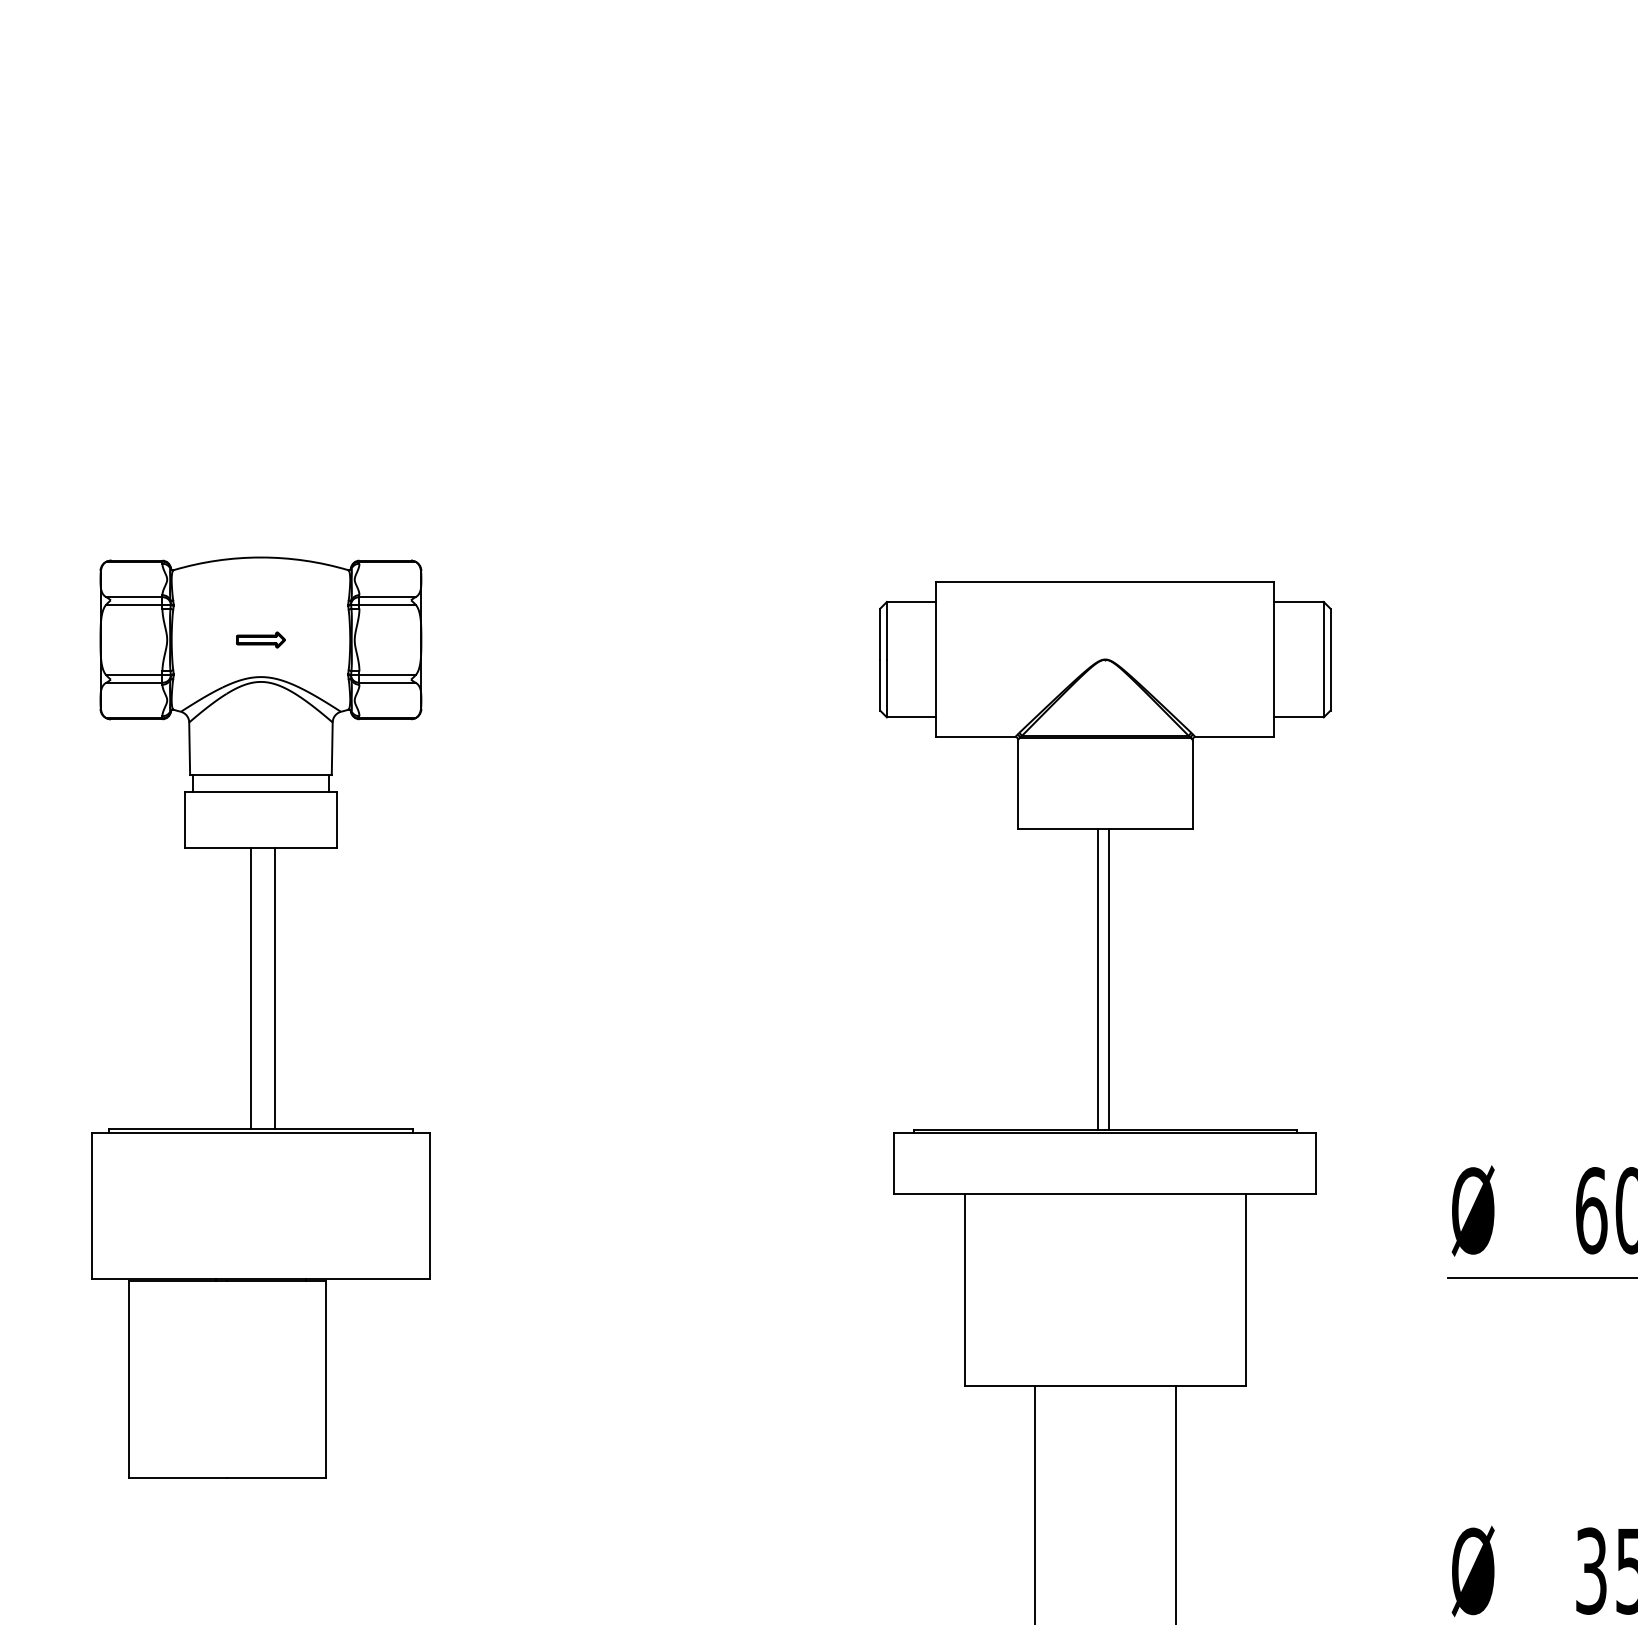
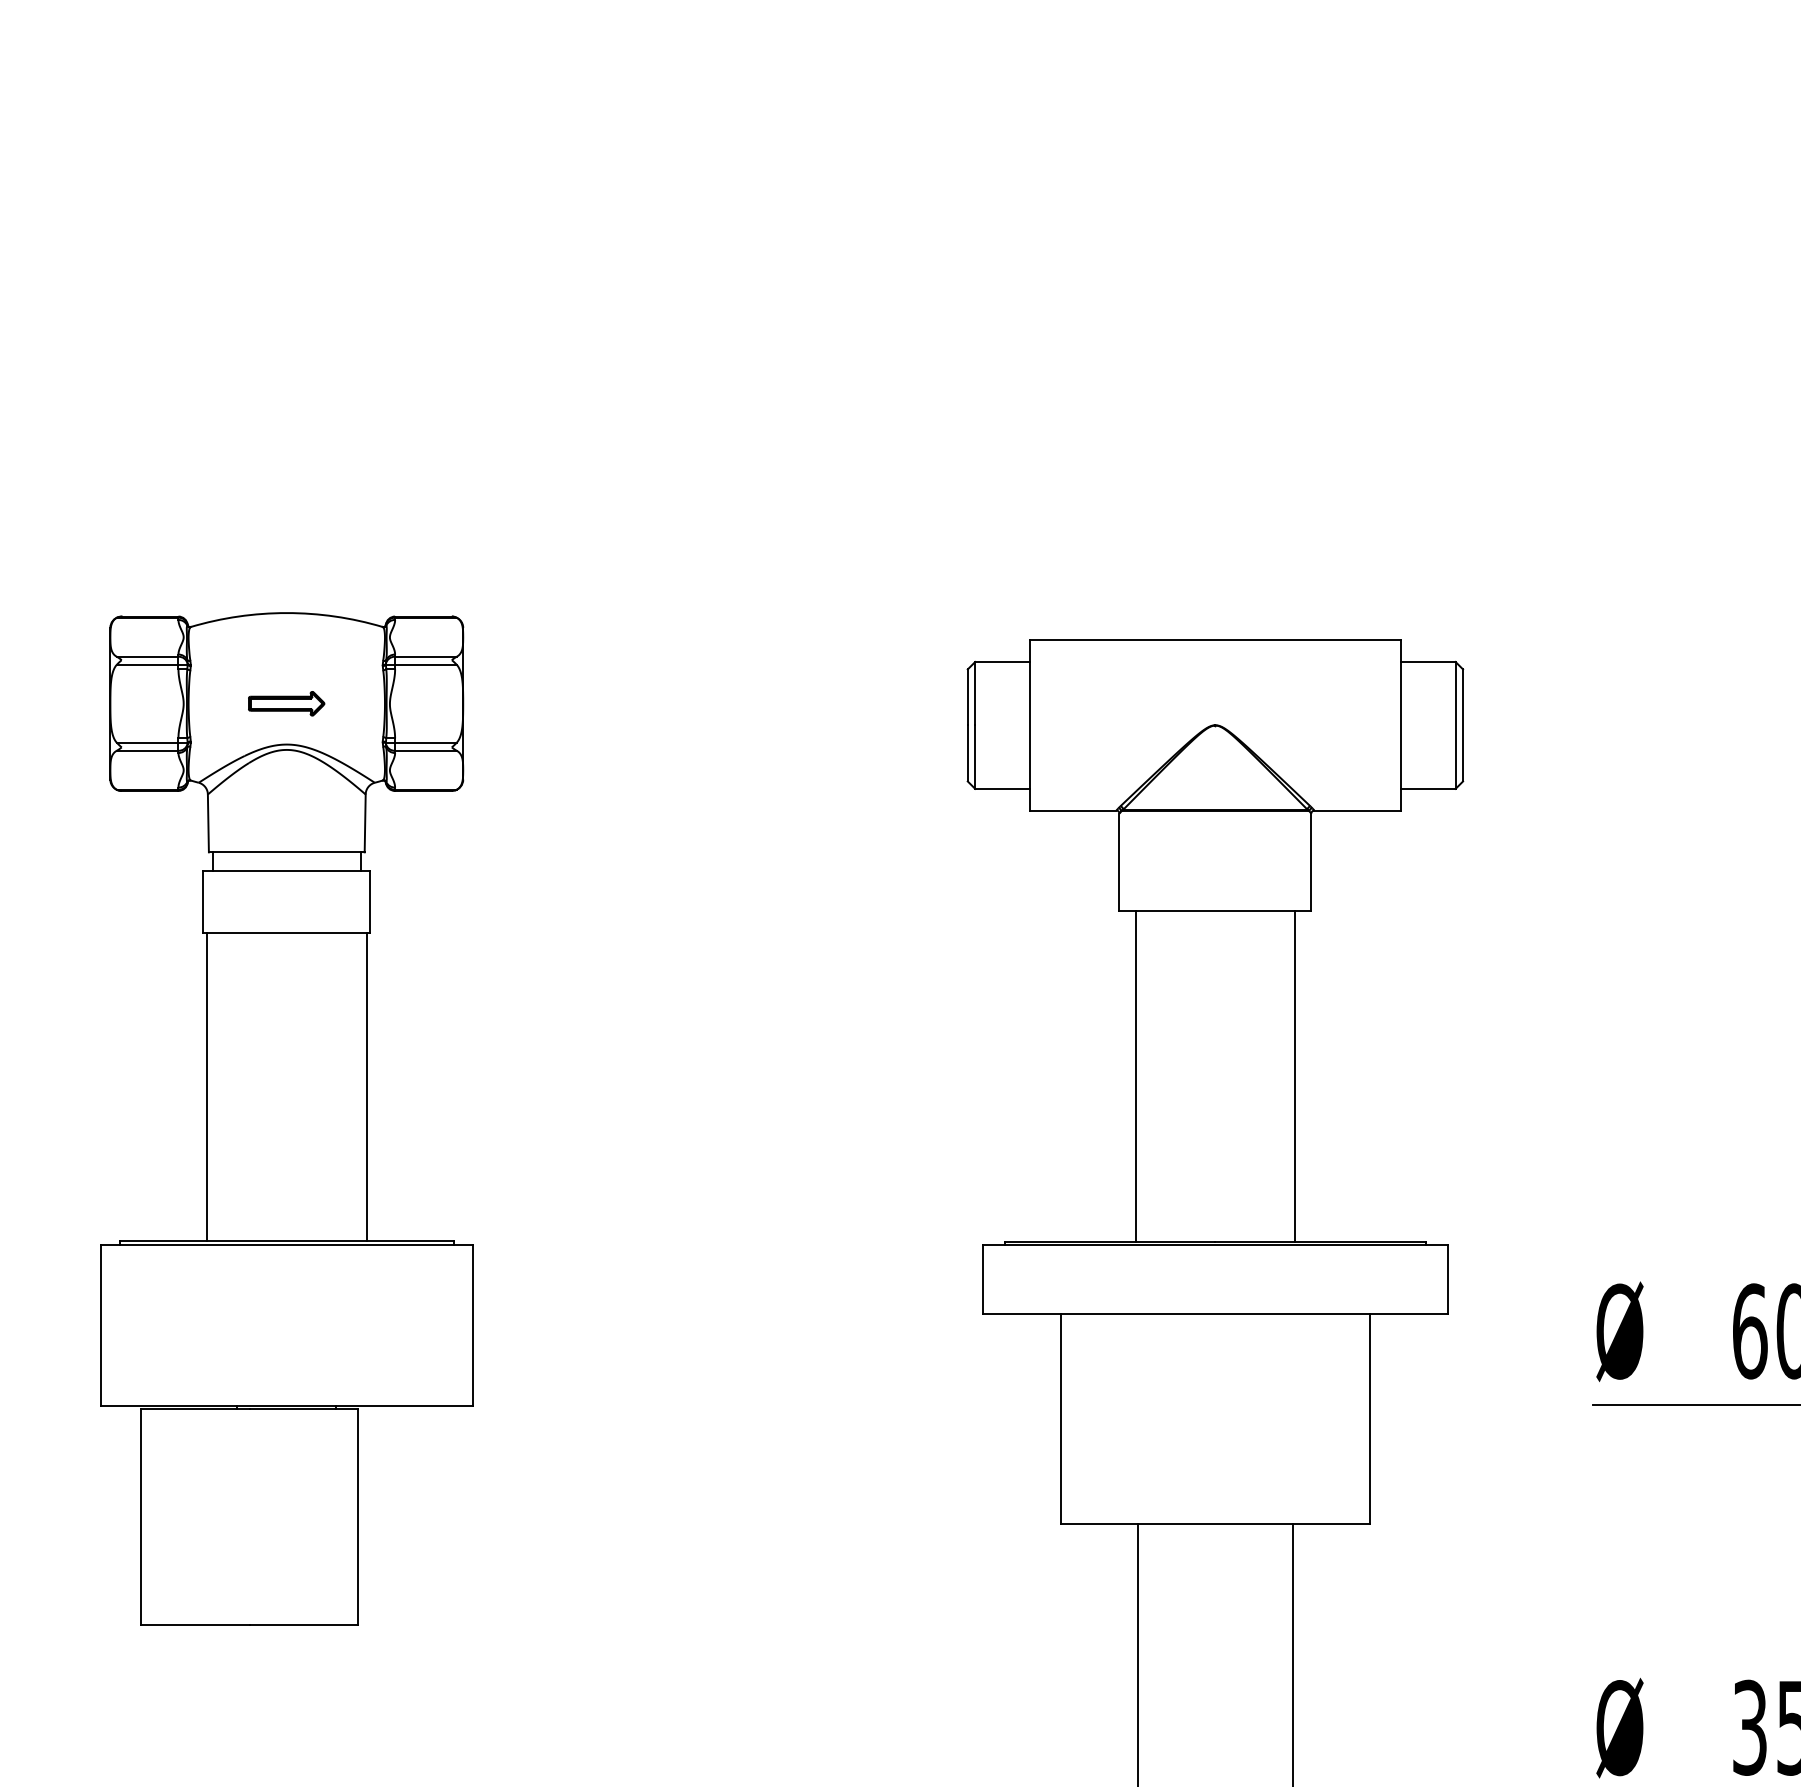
part: (260, 639) -> (286, 703), size x1.43
line: (1098, 978) -> (1295, 1076), moved
line: (1109, 978) -> (1135, 1076), moved
line: (250, 987) -> (206, 1086), moved
line: (275, 987) -> (366, 1086), moved

